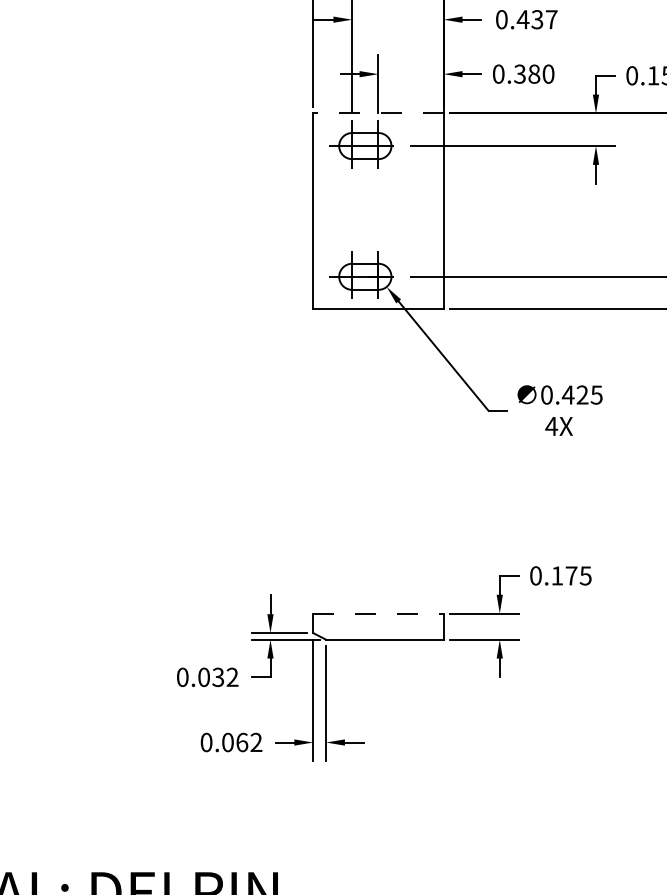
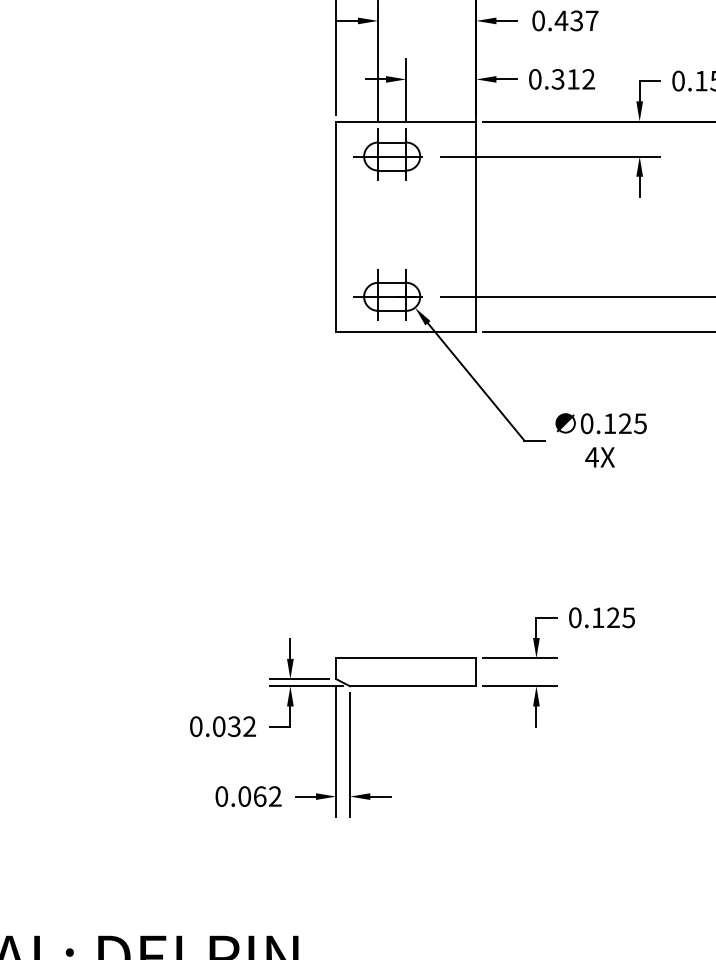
text: (541, 73) -> (581, 78), 0.380 -> 0.312
line: (377, 113) -> (405, 121), dashed -> solid
text: (567, 394) -> (609, 423), 0.425 -> 0.125
text: (571, 575) -> (613, 617), 0.175 -> 0.125
line: (378, 613) -> (406, 658), dashed -> solid

